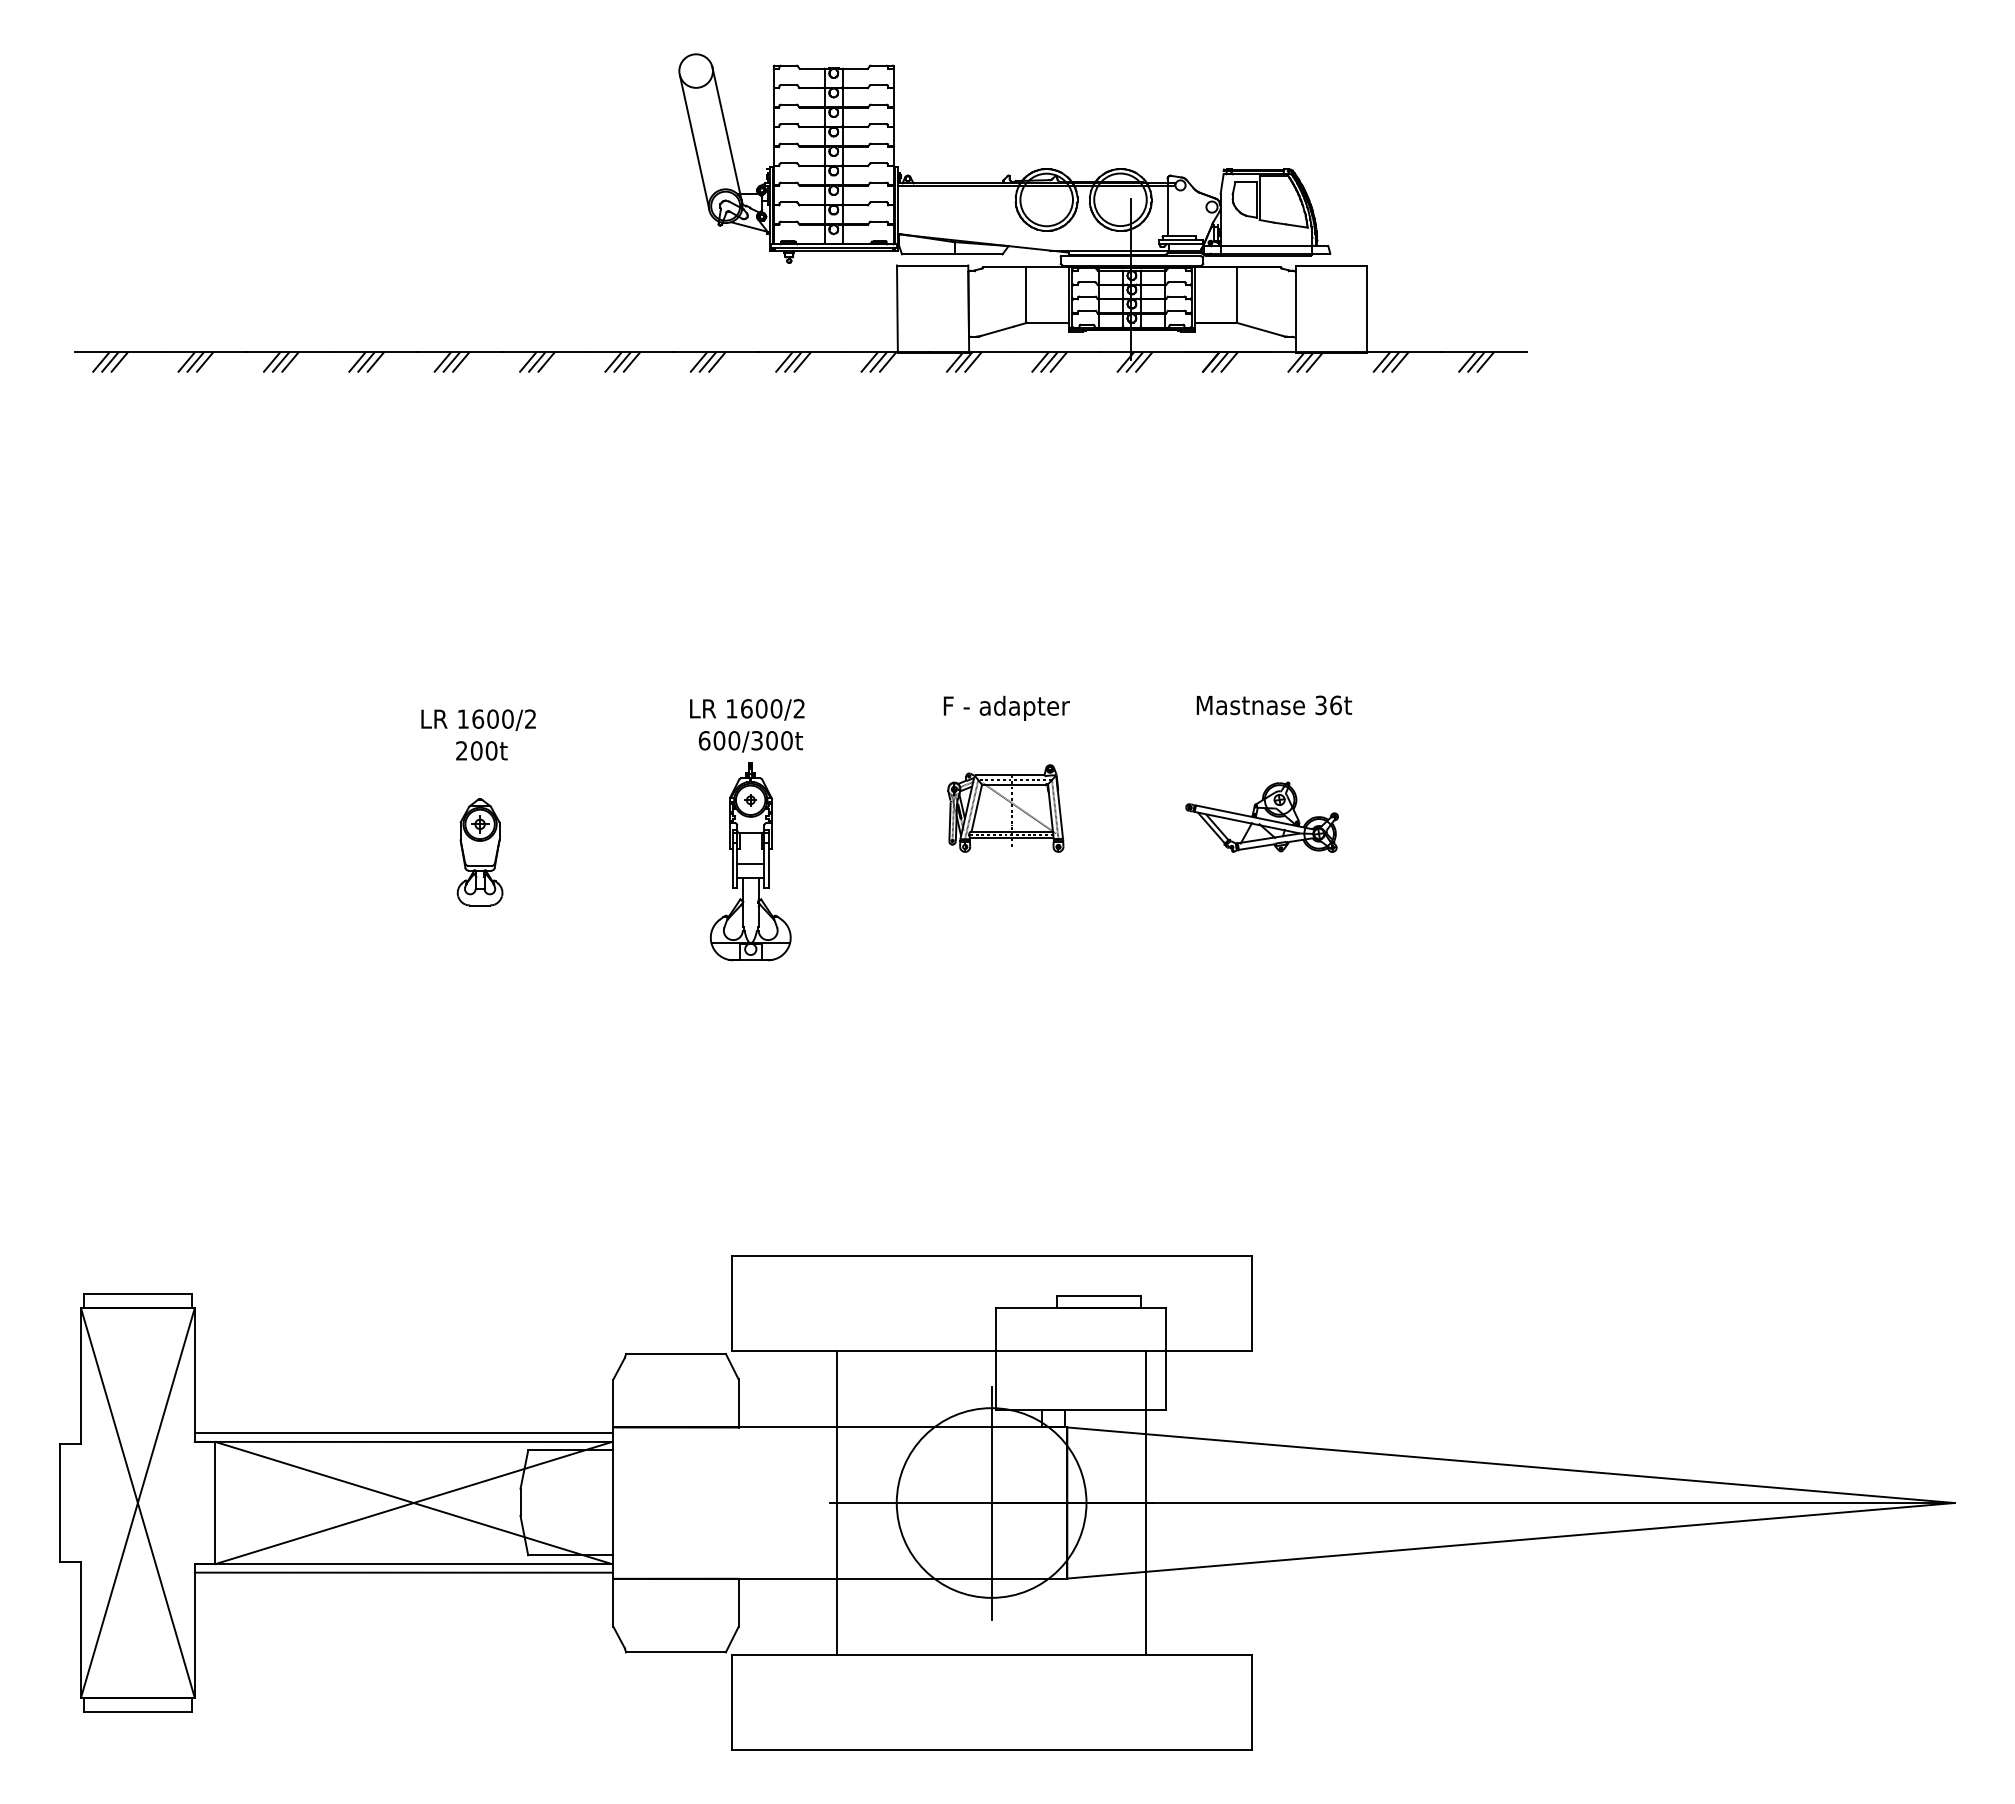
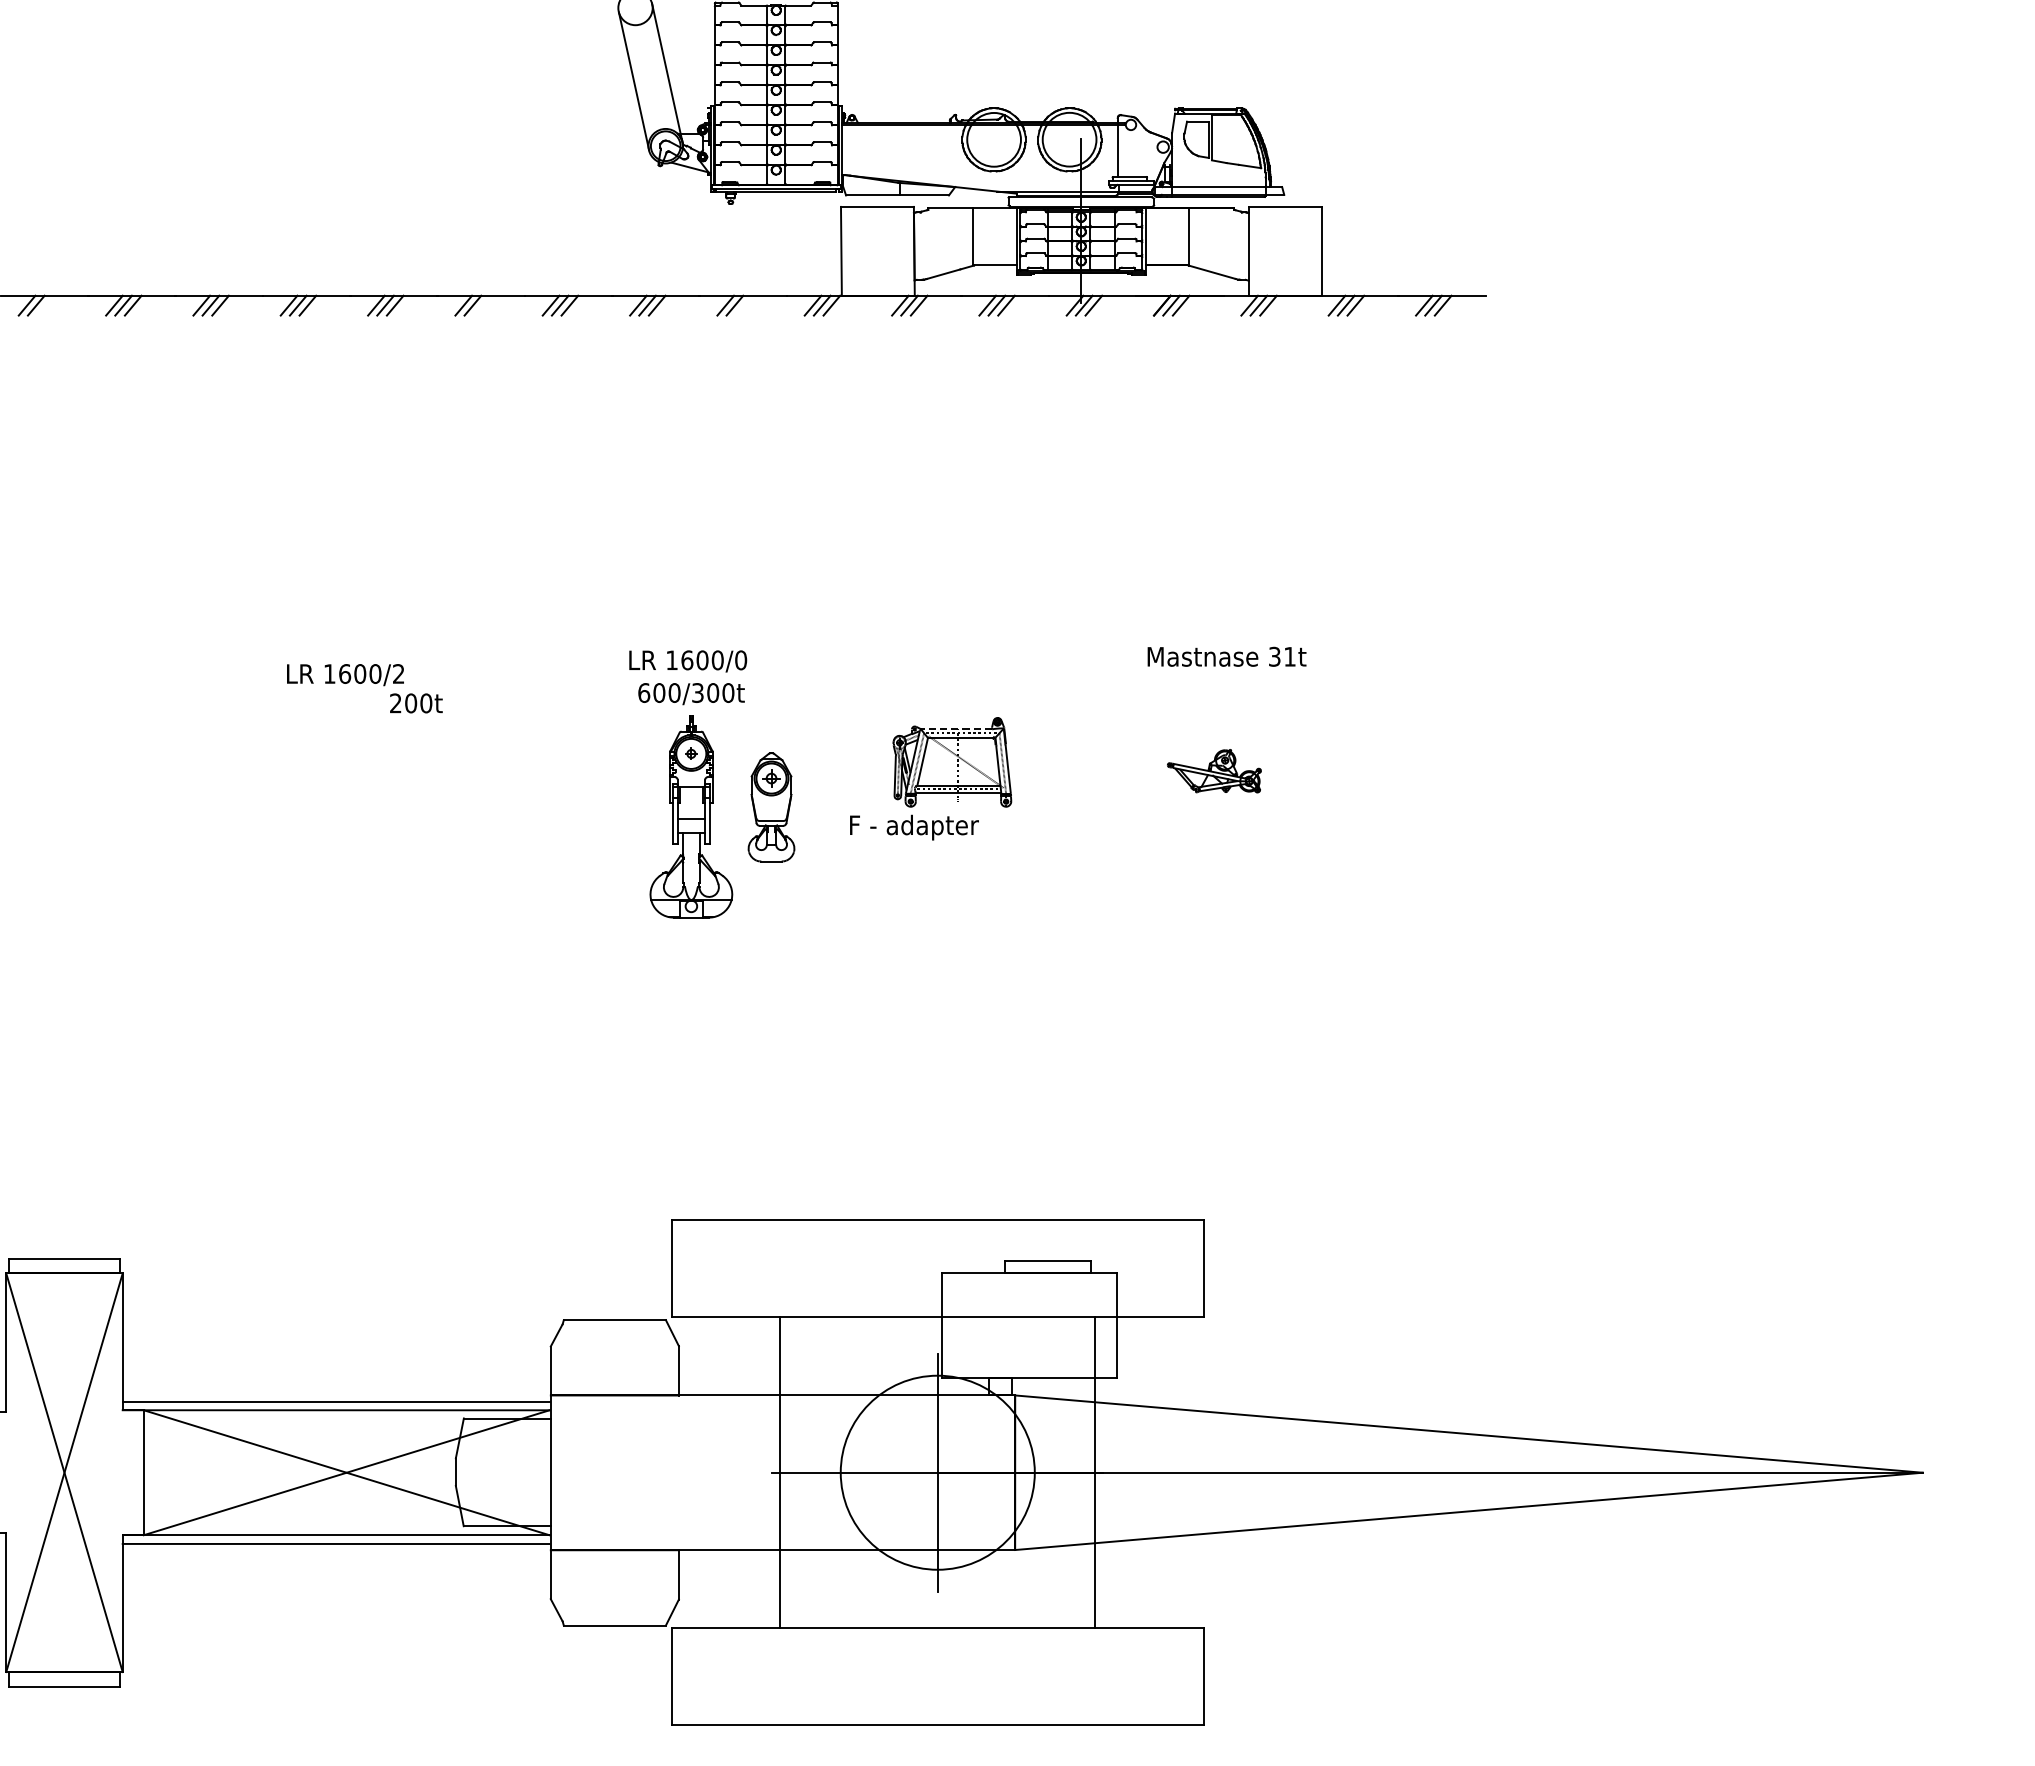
line: (119, 361) -> (45, 305), removed
line: (546, 361) -> (482, 305), removed
line: (802, 361) -> (744, 305), removed
text: (1335, 705) -> (1289, 656), 36t -> 31t
text: (1006, 707) -> (914, 826), moved
text: (799, 708) -> (741, 660), 1600/2 -> 1600/0
text: (478, 719) -> (345, 674), moved
line: (1009, 775) -> (956, 728), solid -> dashed
part: (1261, 816) -> (1213, 770), size x0.6
part: (479, 852) -> (770, 807), moved

